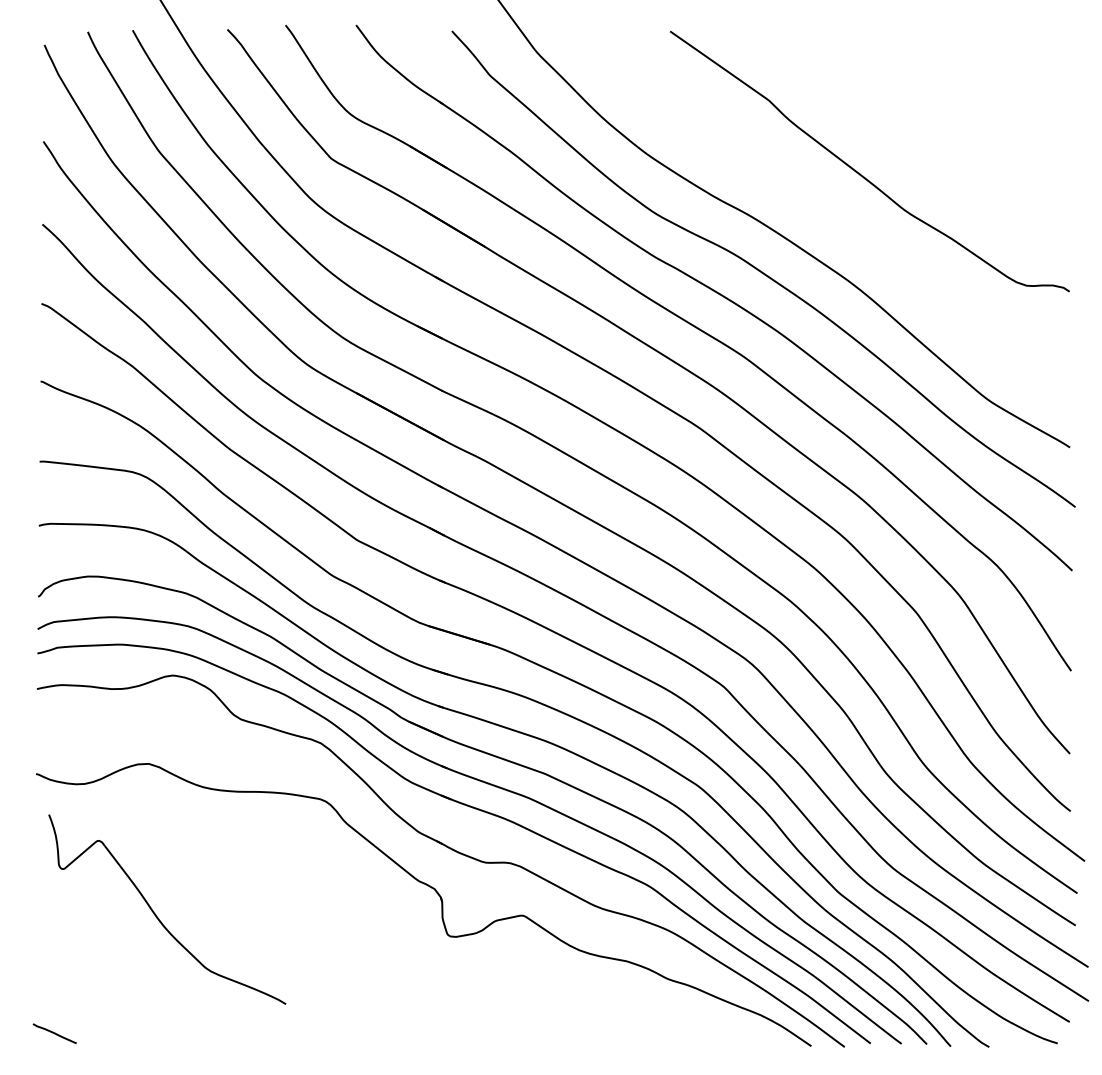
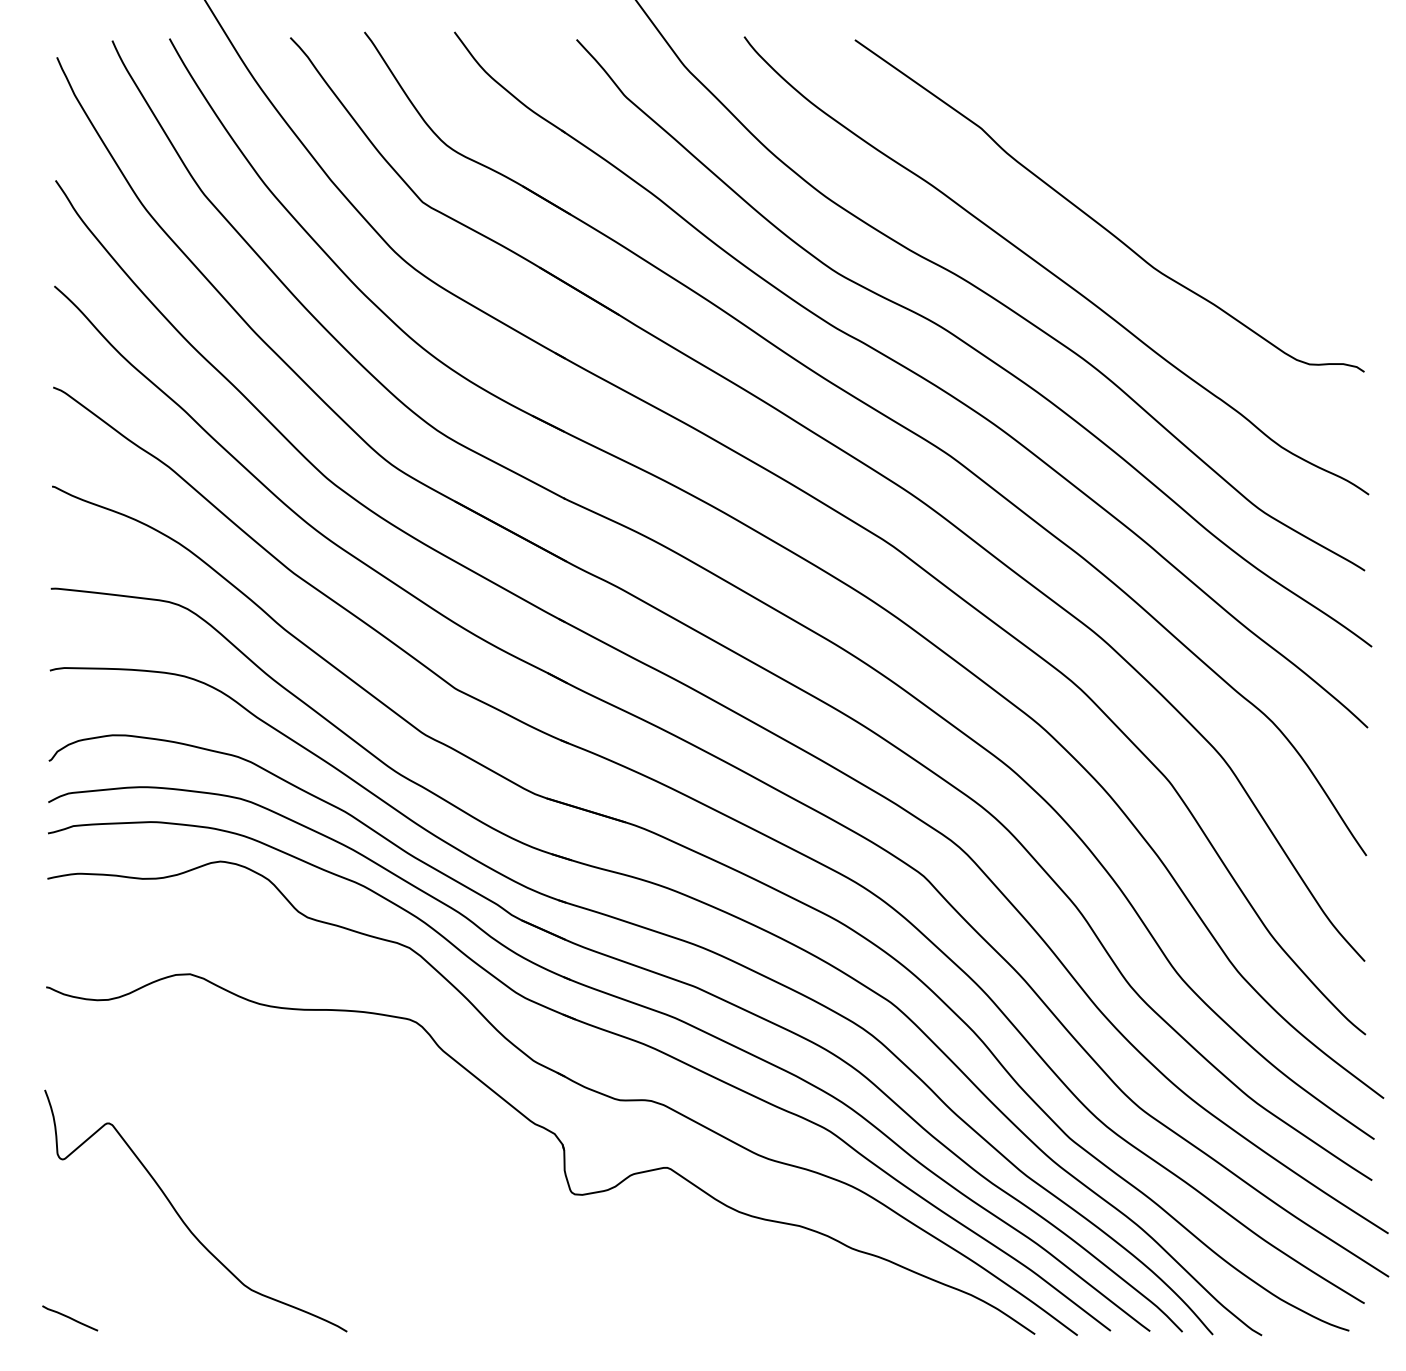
curve: (825, 213) -> (1053, 272), added
curve: (158, 917) -> (184, 1221), moved

